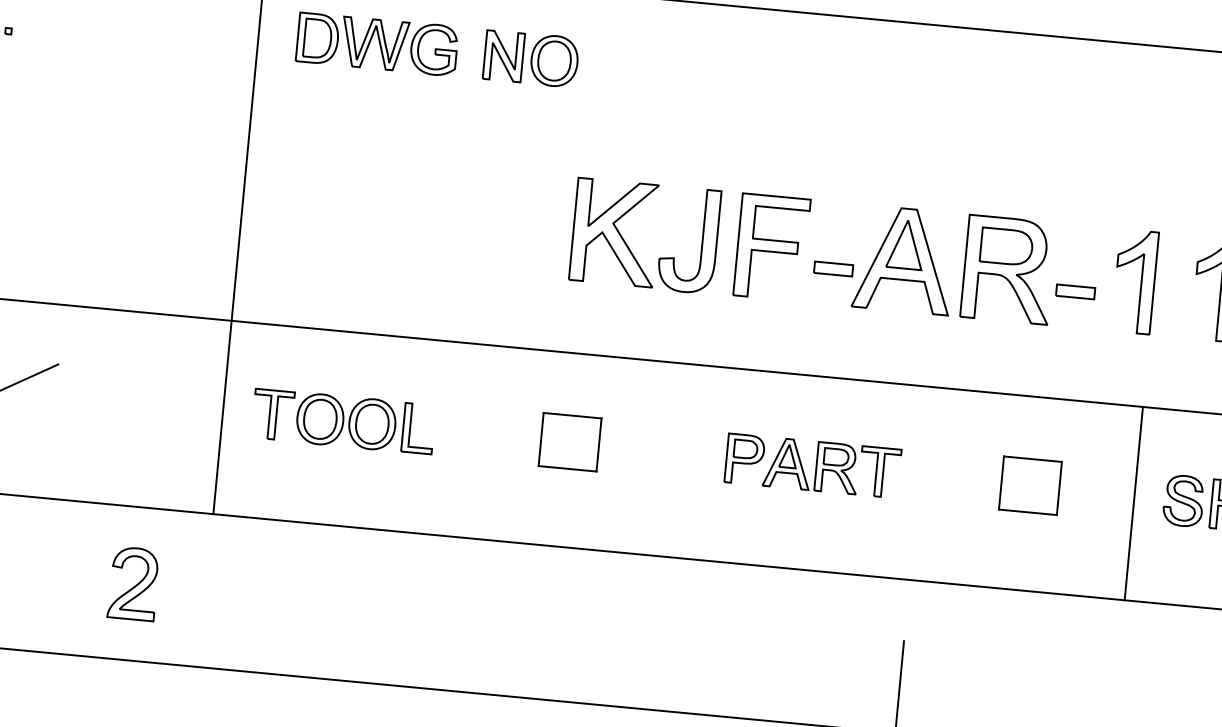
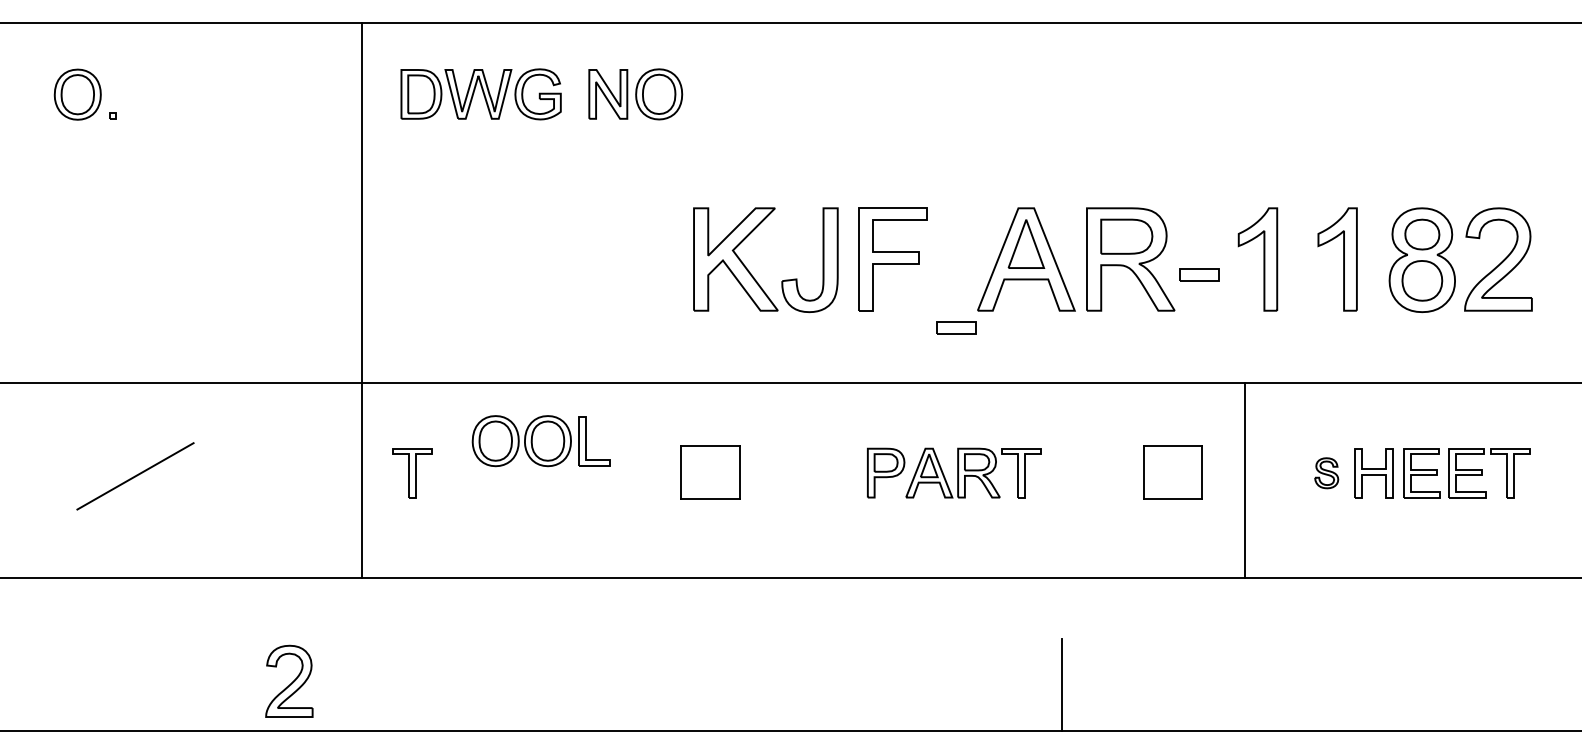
part: (833, 268) -> (956, 327), moved
part: (364, 423) -> (540, 441), moved
part: (1183, 501) -> (1326, 473), size x0.6
line: (1133, 503) -> (1244, 480), moved
part: (133, 582) -> (289, 680), moved

